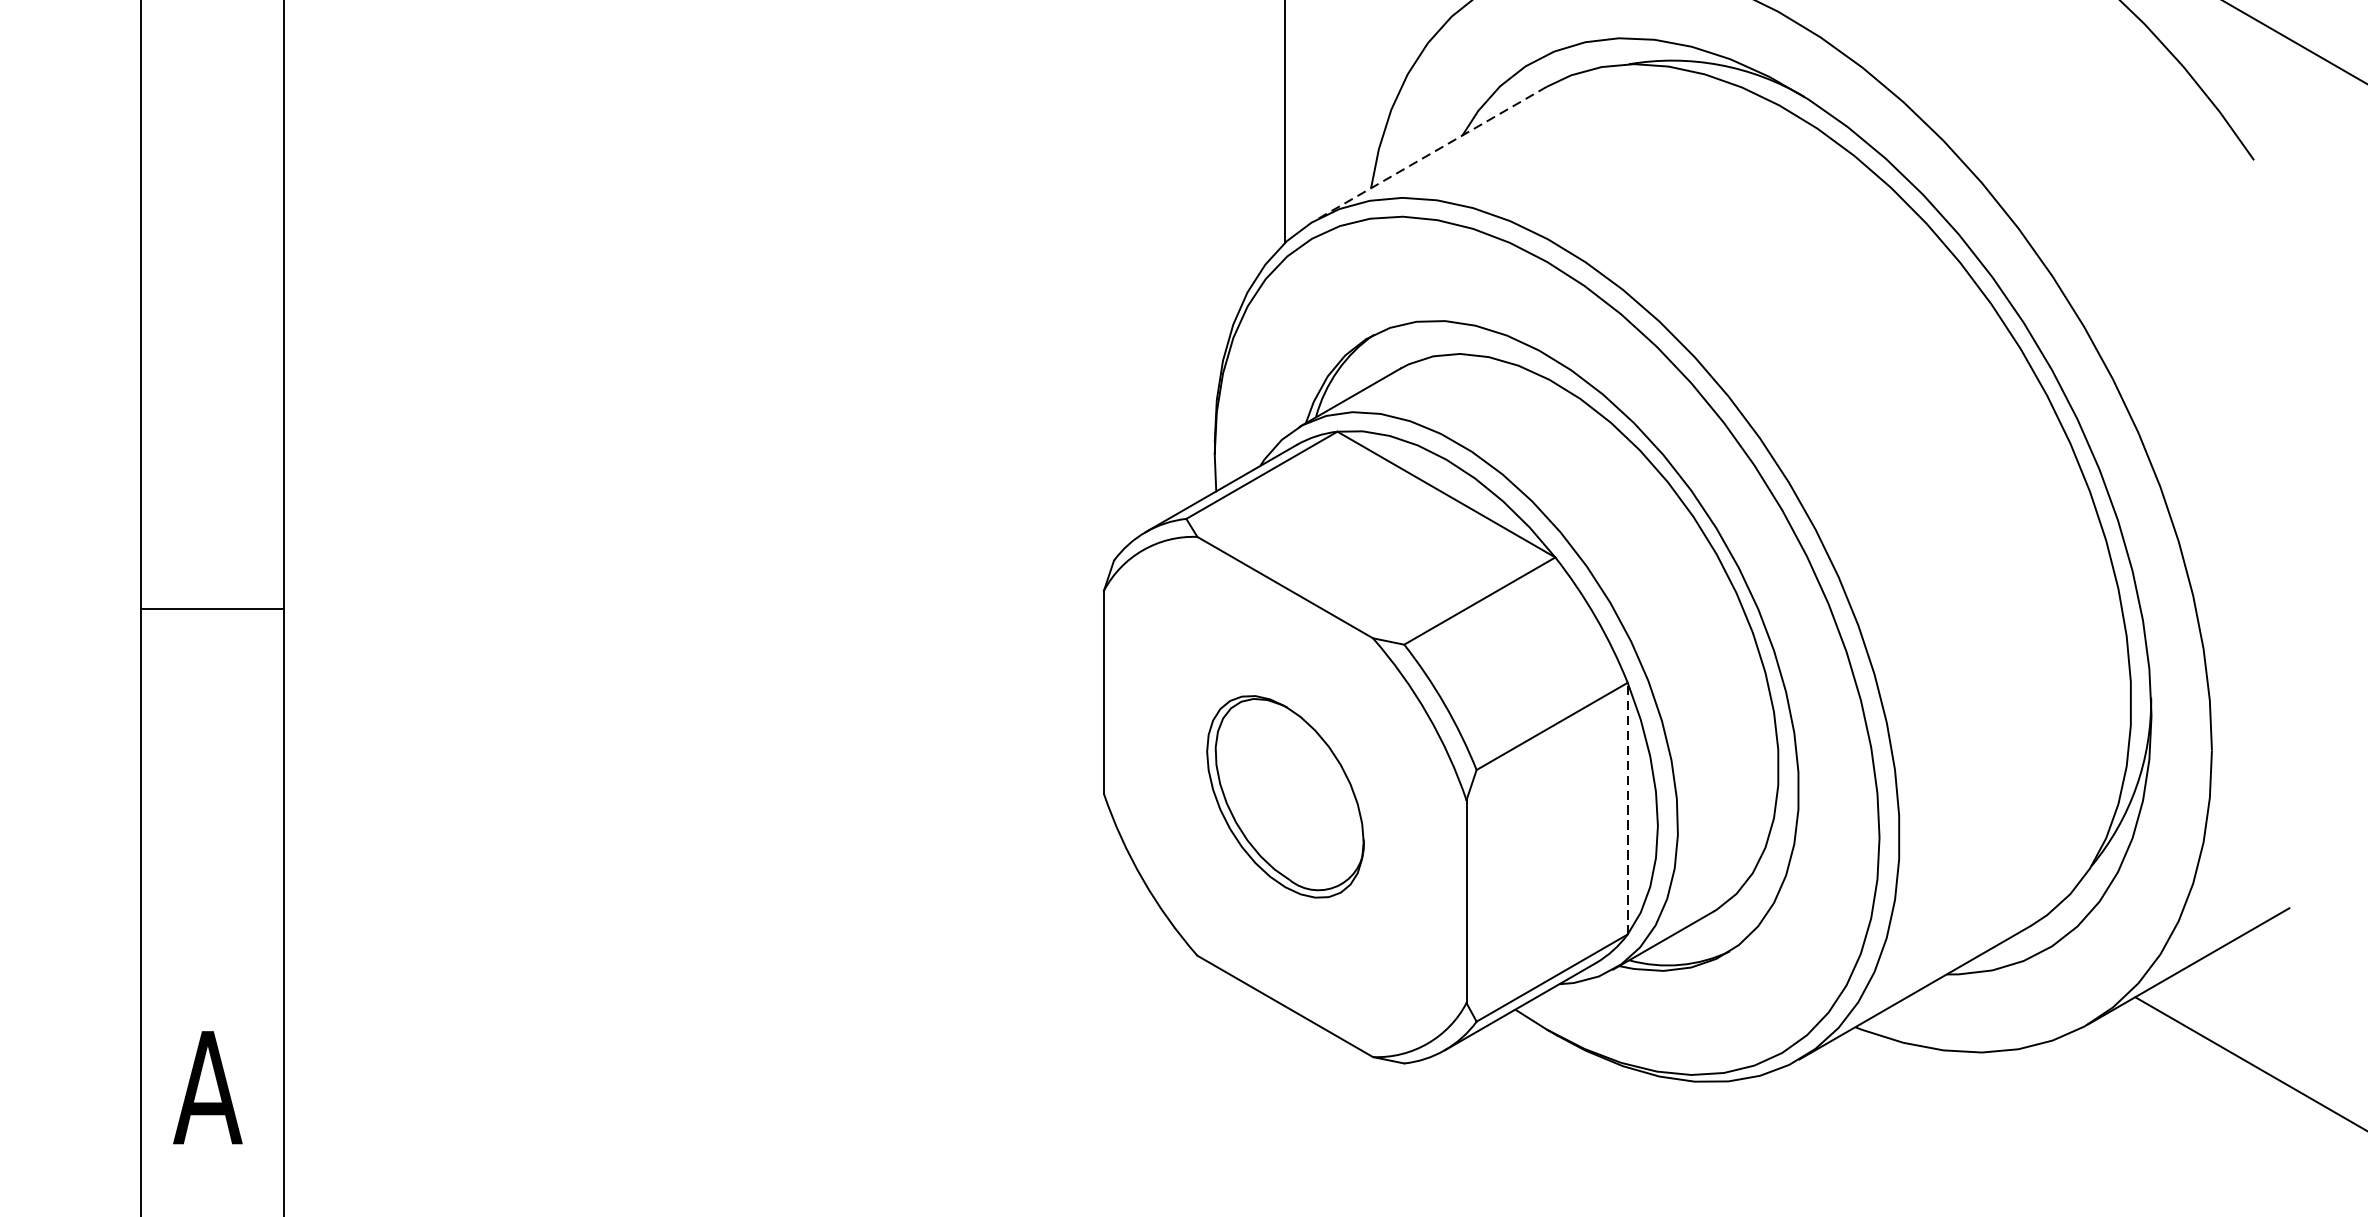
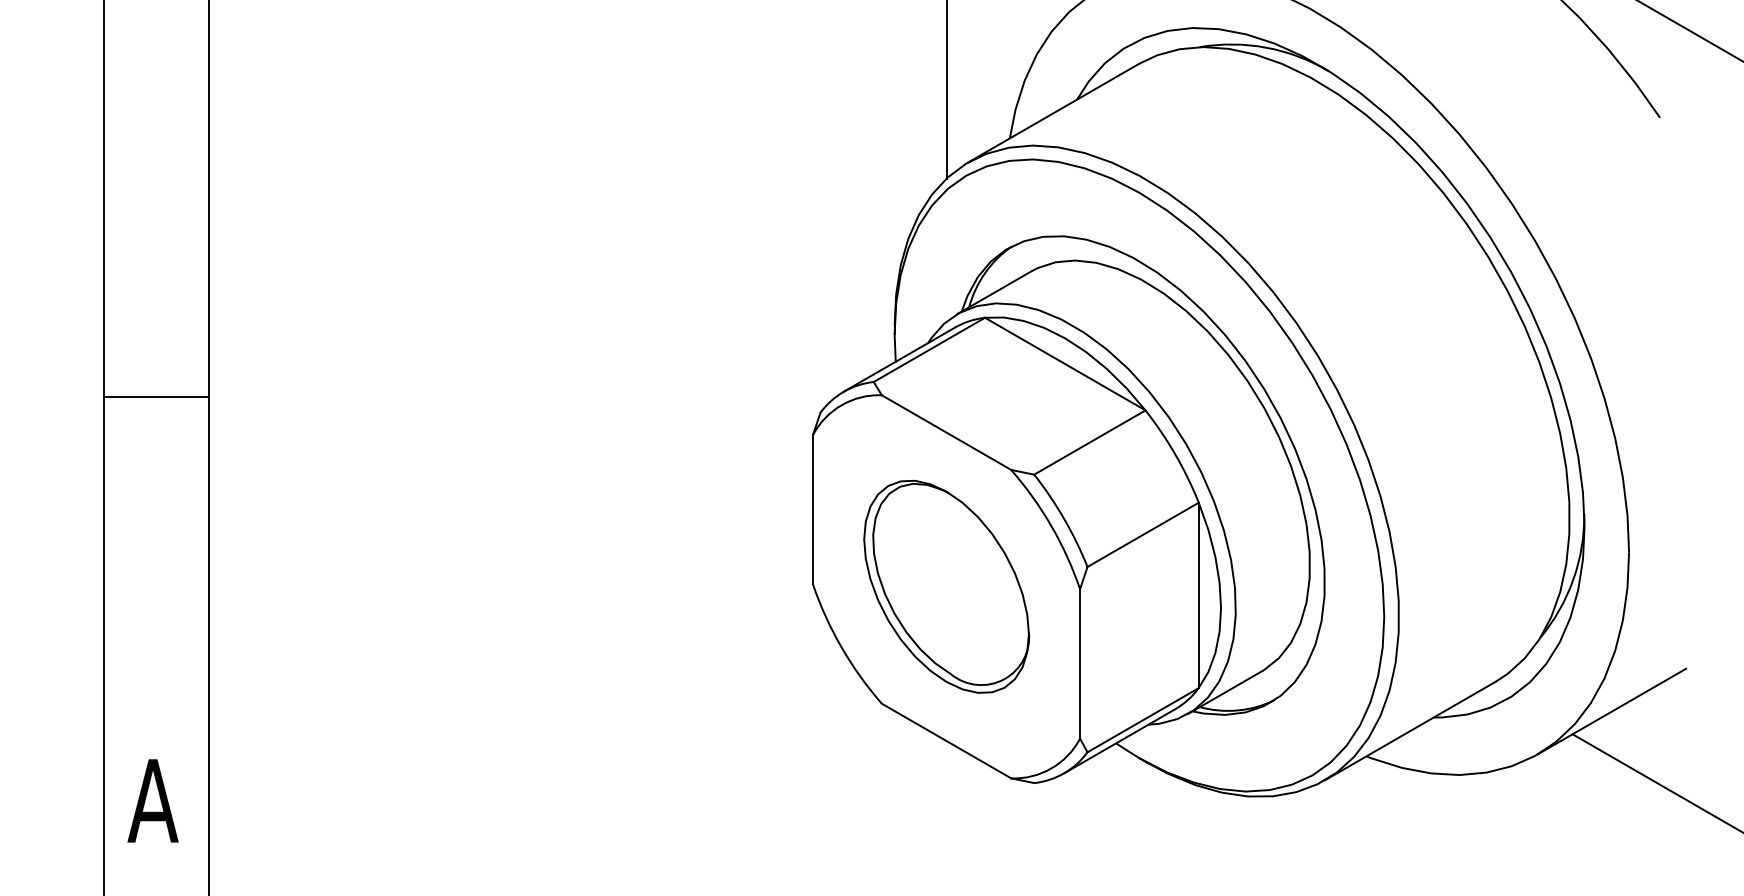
line: (1430, 154) -> (1053, 113), dashed -> solid
line: (211, 609) -> (155, 396), moved
part: (1285, 796) -> (946, 586), size x1.43
line: (1627, 808) -> (1198, 595), dashed -> solid

